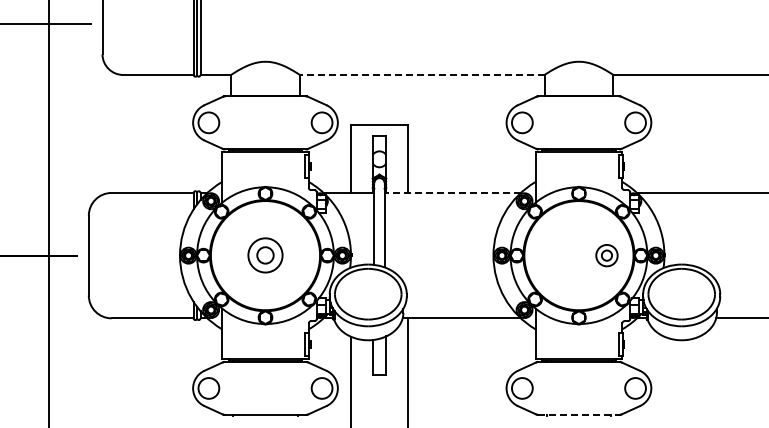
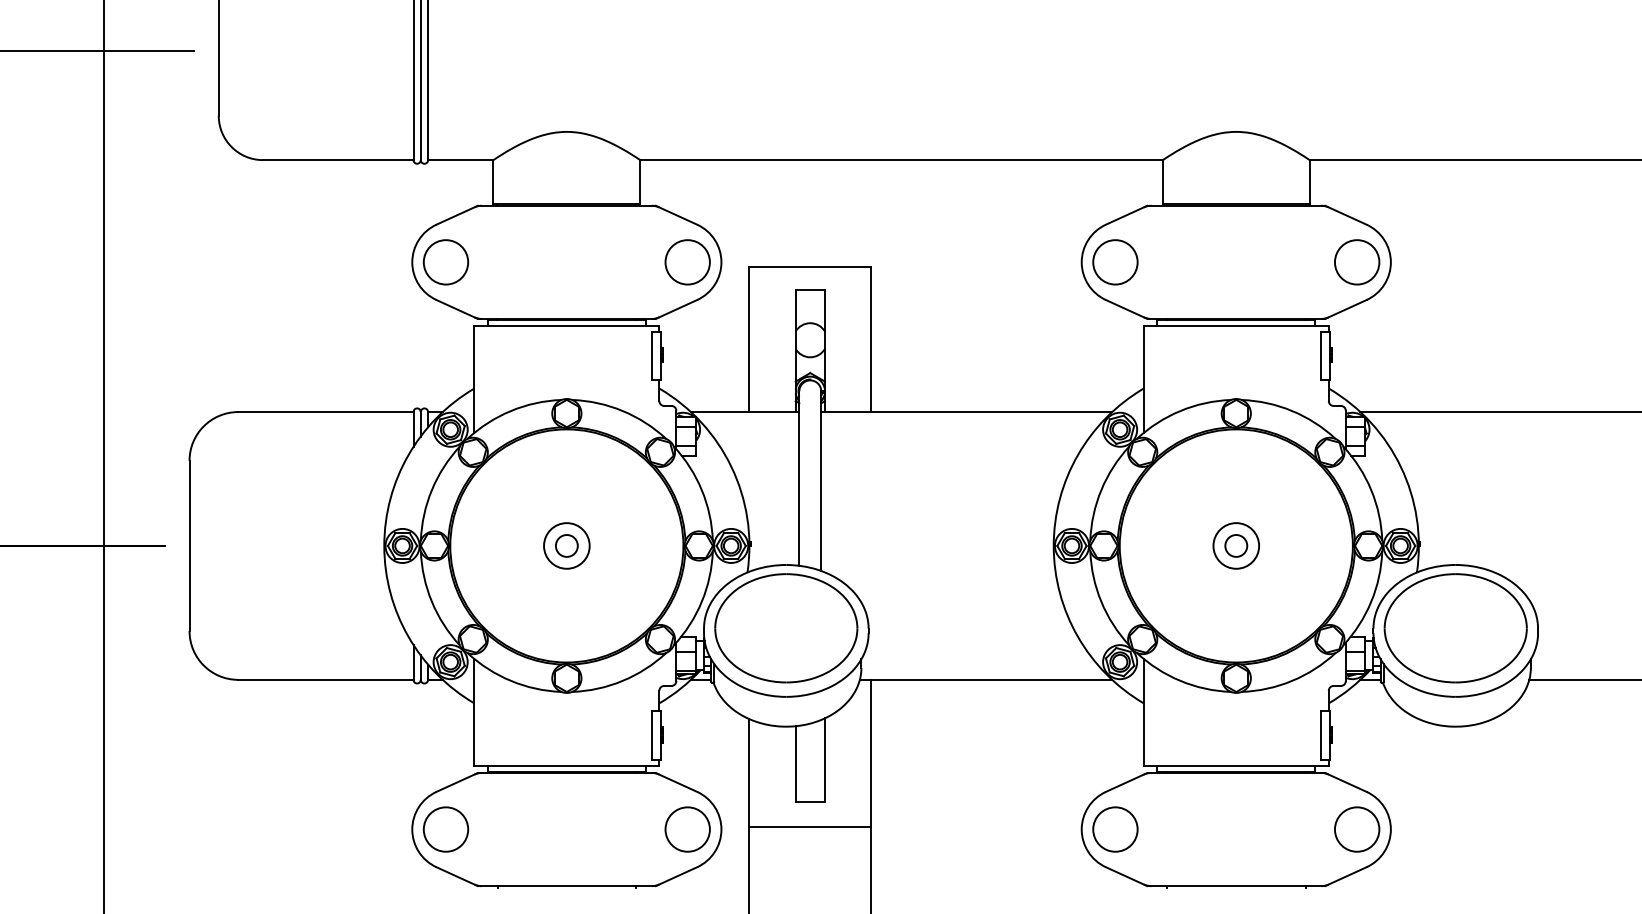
line: (421, 74) -> (900, 159), dashed -> solid
line: (452, 192) -> (966, 411), dashed -> solid
part: (265, 255) -> (566, 545), size x0.62
part: (606, 255) -> (1235, 545), moved
line: (378, 387) -> (808, 827), added
line: (579, 414) -> (1237, 885), dashed -> solid

